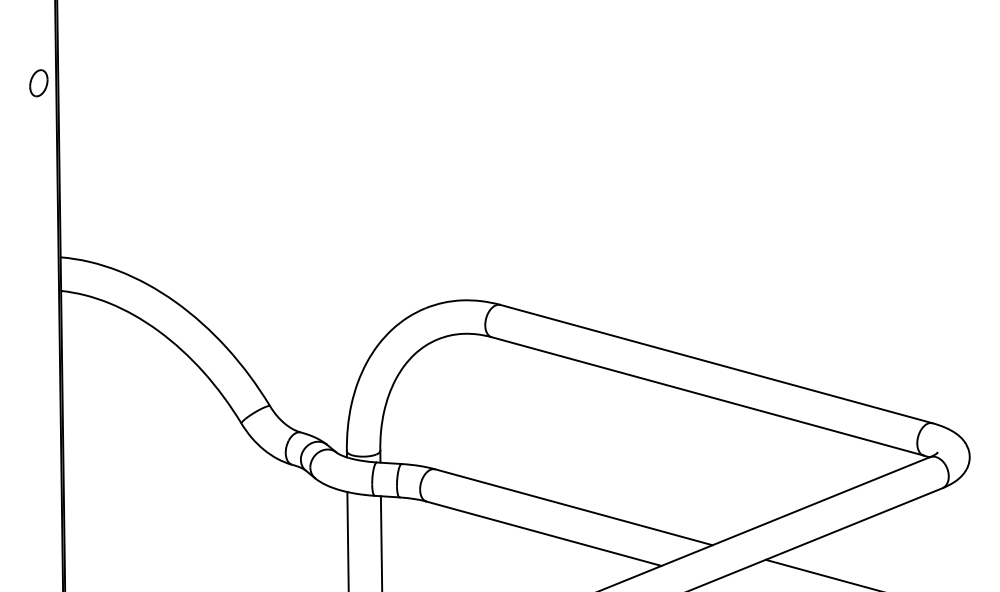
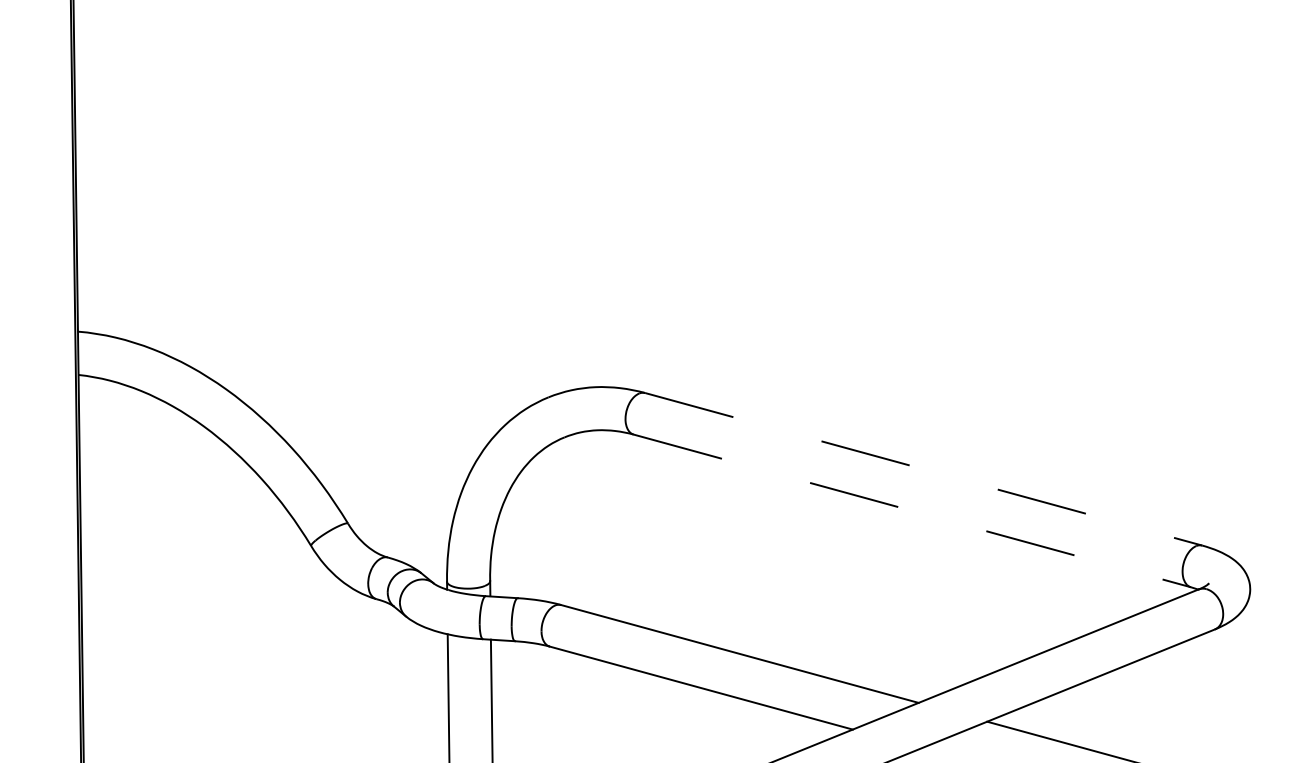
part: (38, 82) -> (49, 106), removed
line: (716, 364) -> (923, 469), solid -> dashed
line: (707, 396) -> (912, 510), solid -> dashed

